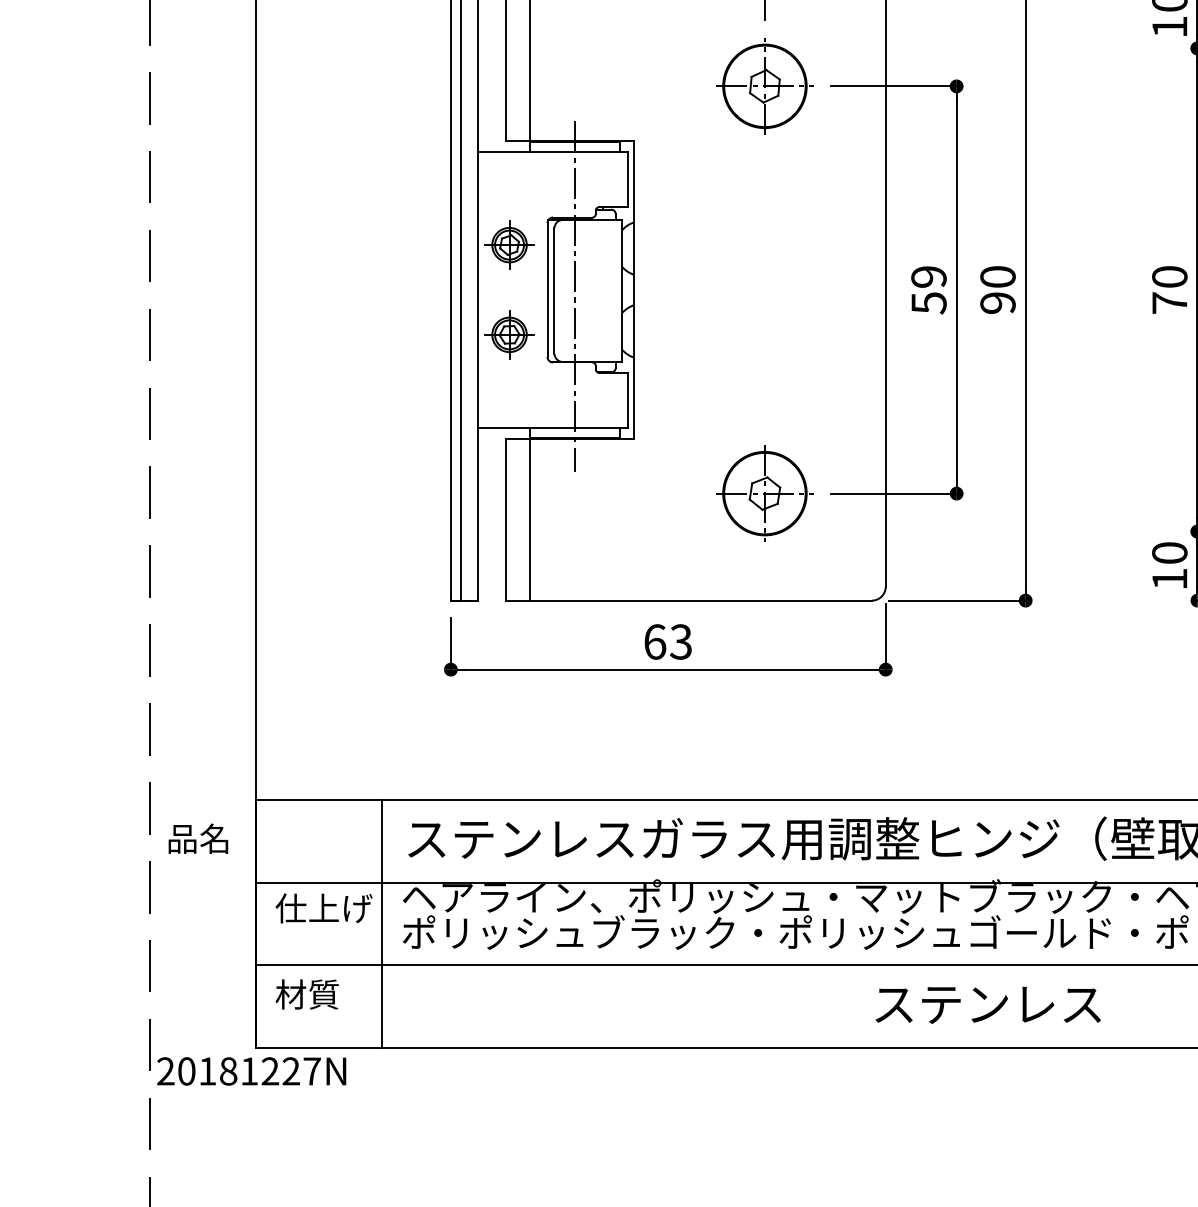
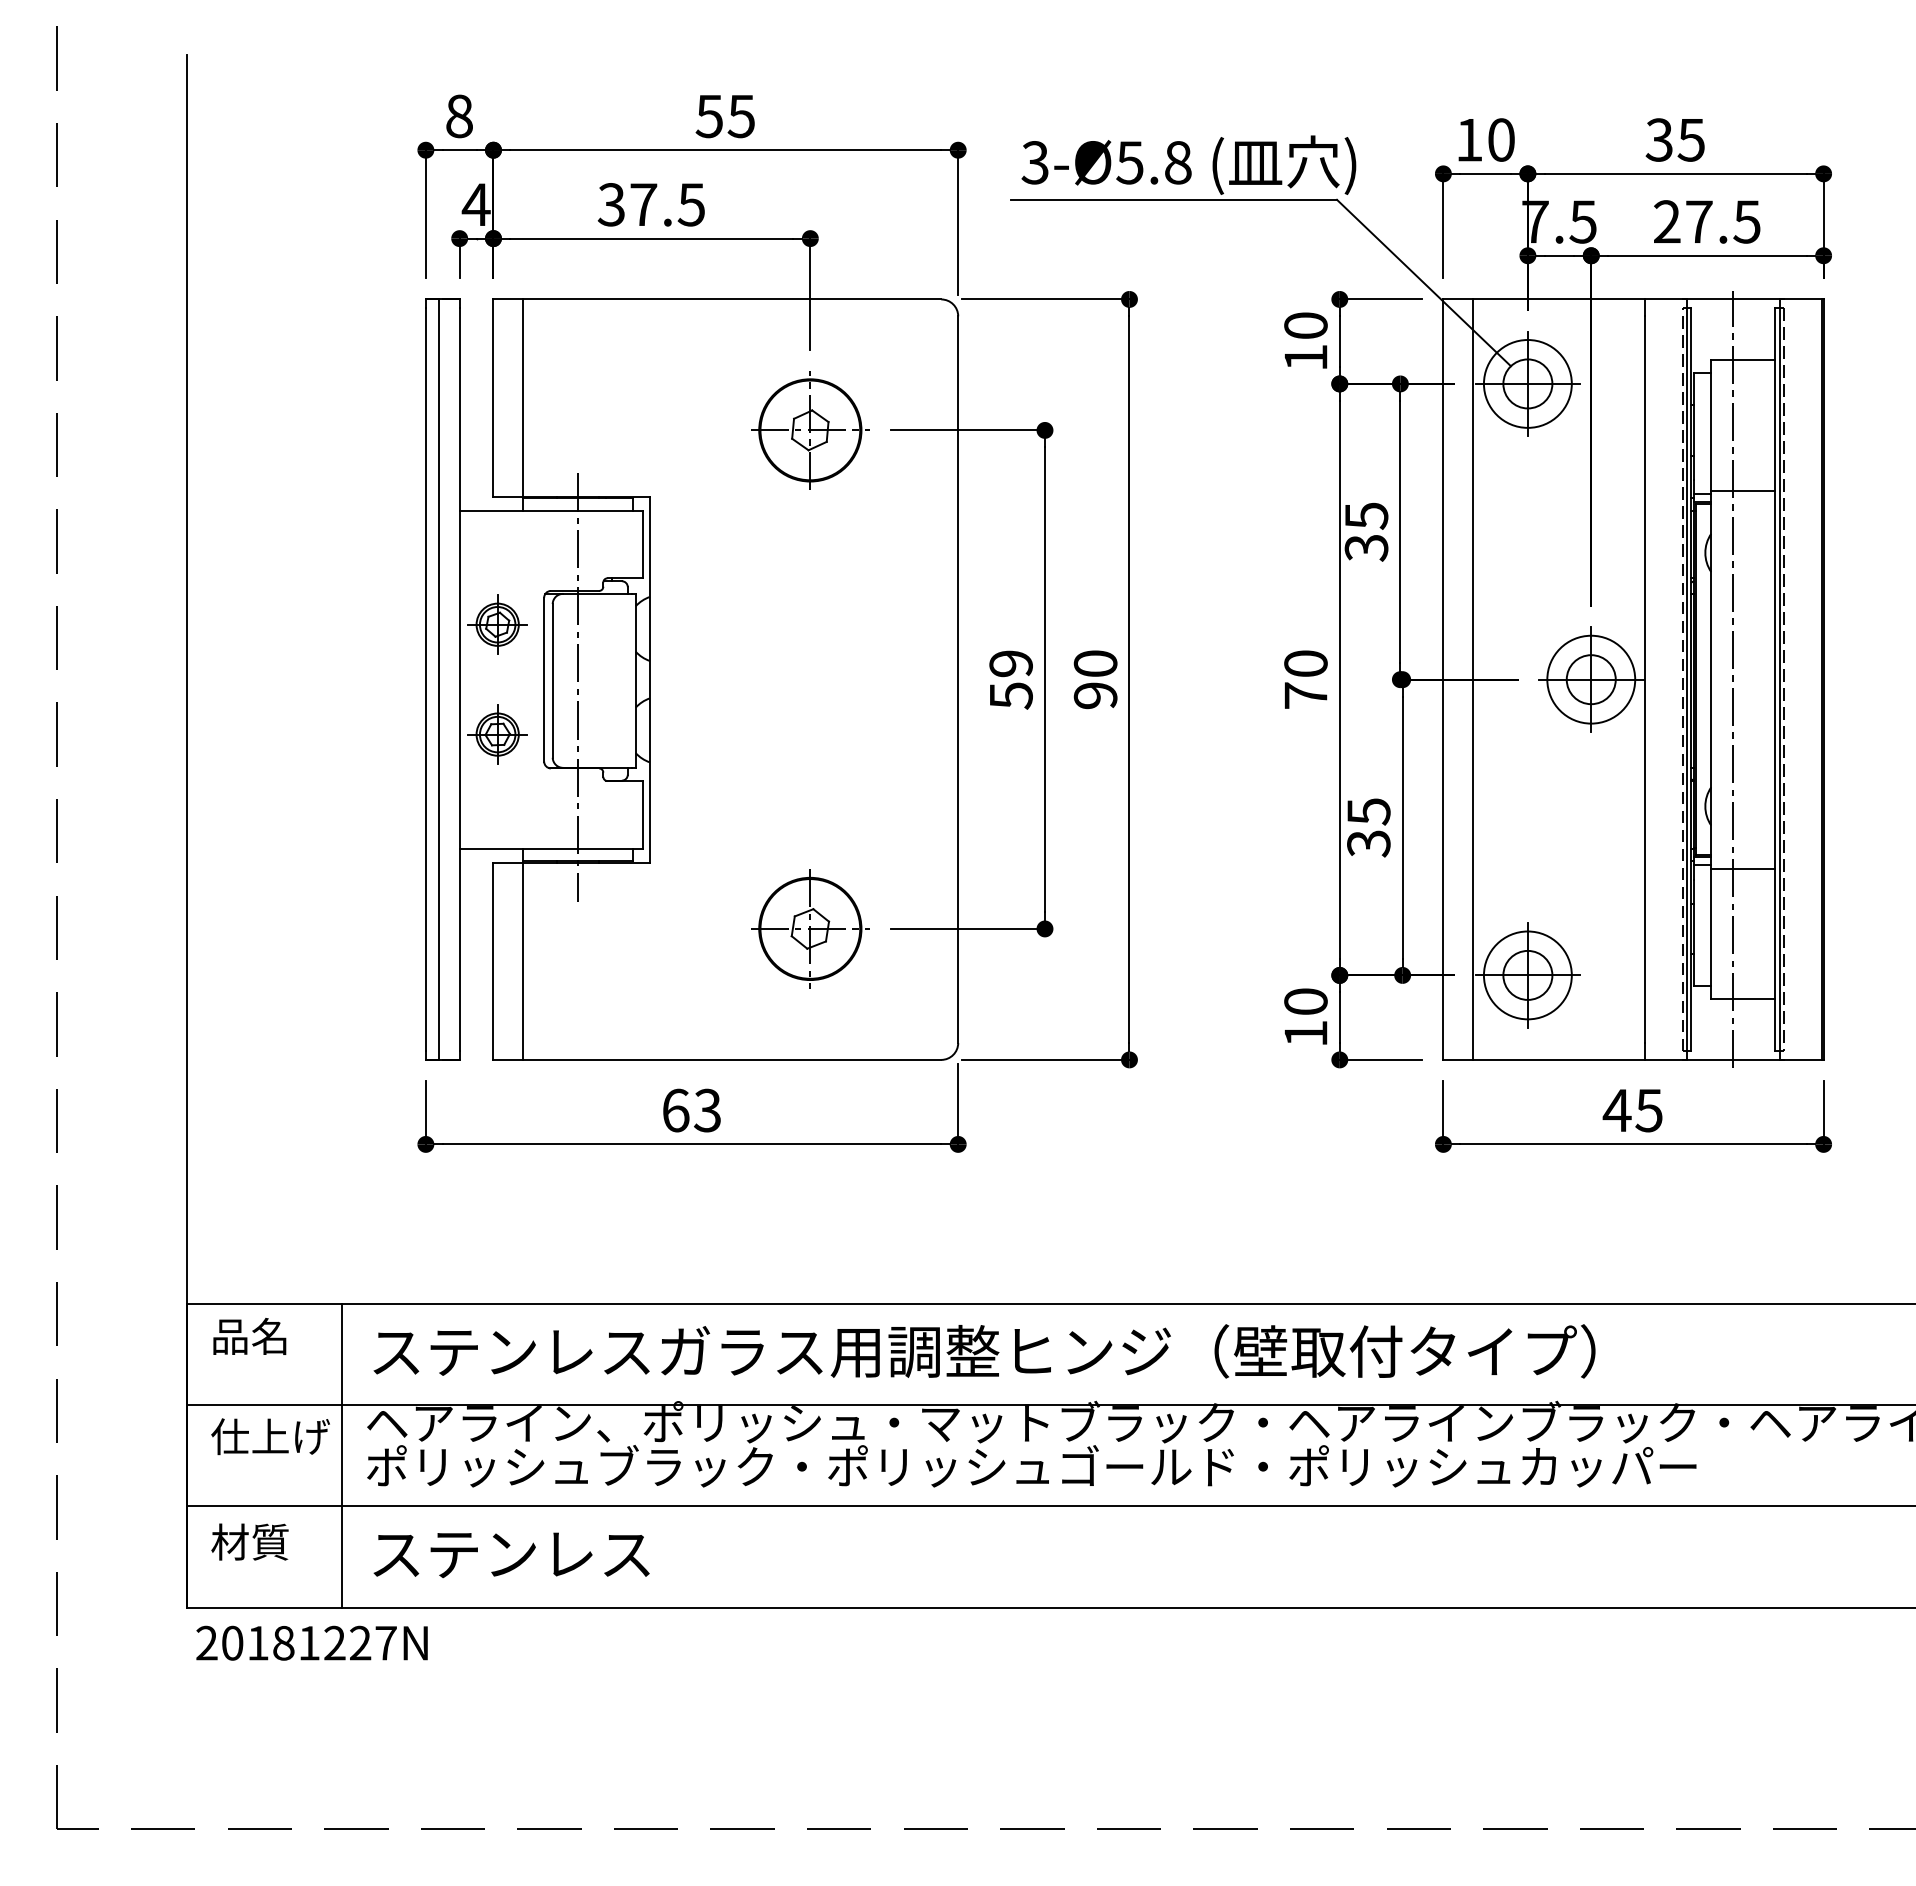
text: (198, 838) -> (249, 1336), moved
text: (988, 1005) -> (511, 1555), moved
text: (251, 1070) -> (311, 1642), moved

